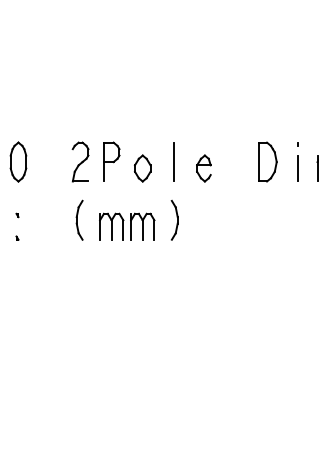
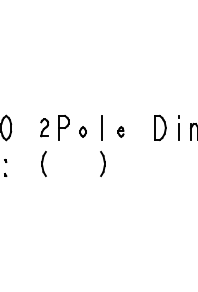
part: (80, 161) -> (44, 127), size x0.7
part: (141, 167) -> (82, 131), size x0.6
part: (203, 167) -> (120, 131), size x0.6
part: (127, 226) -> (73, 167), removed

